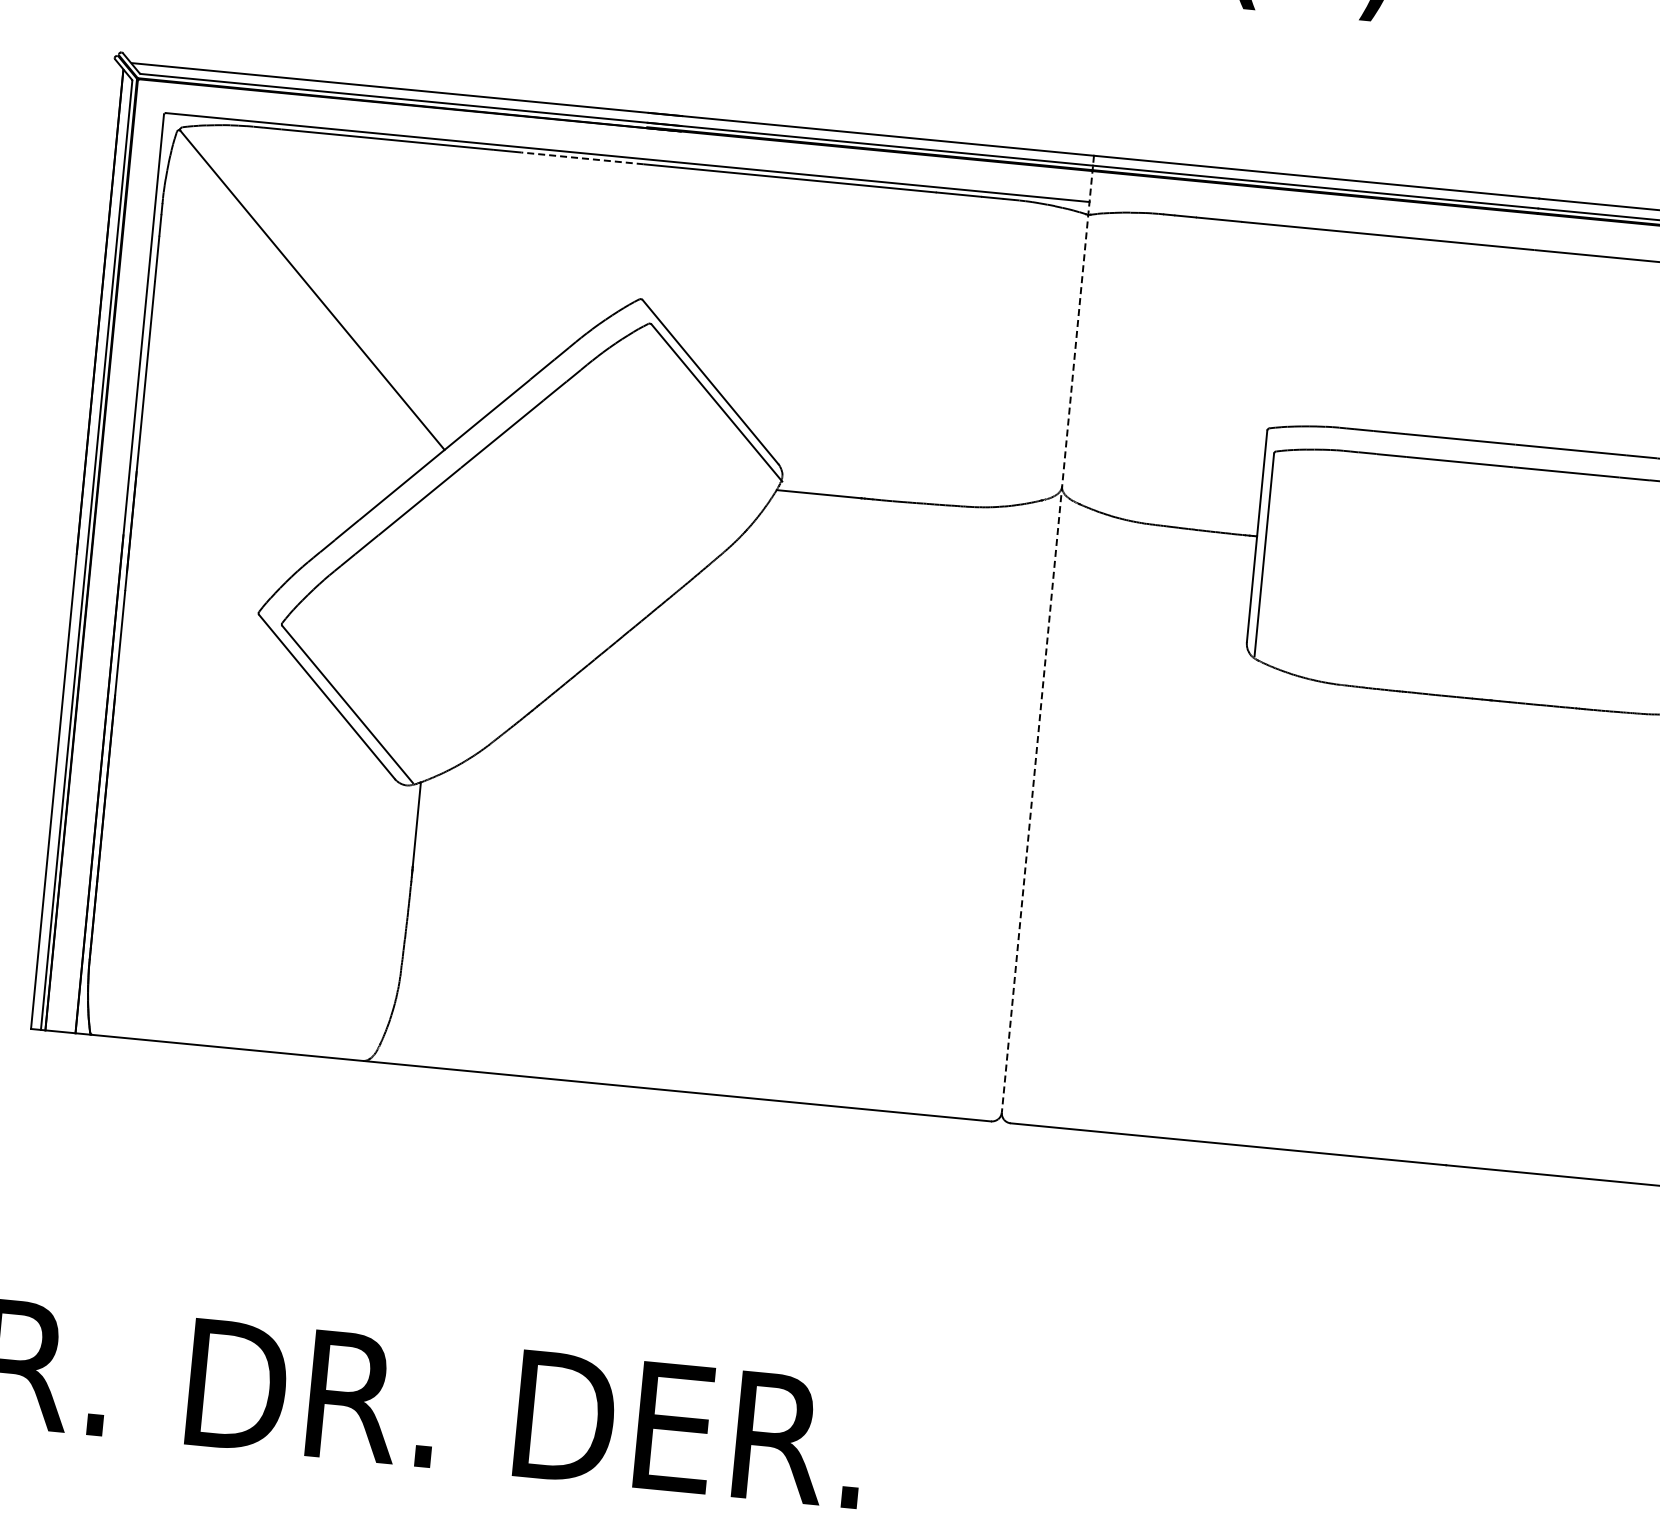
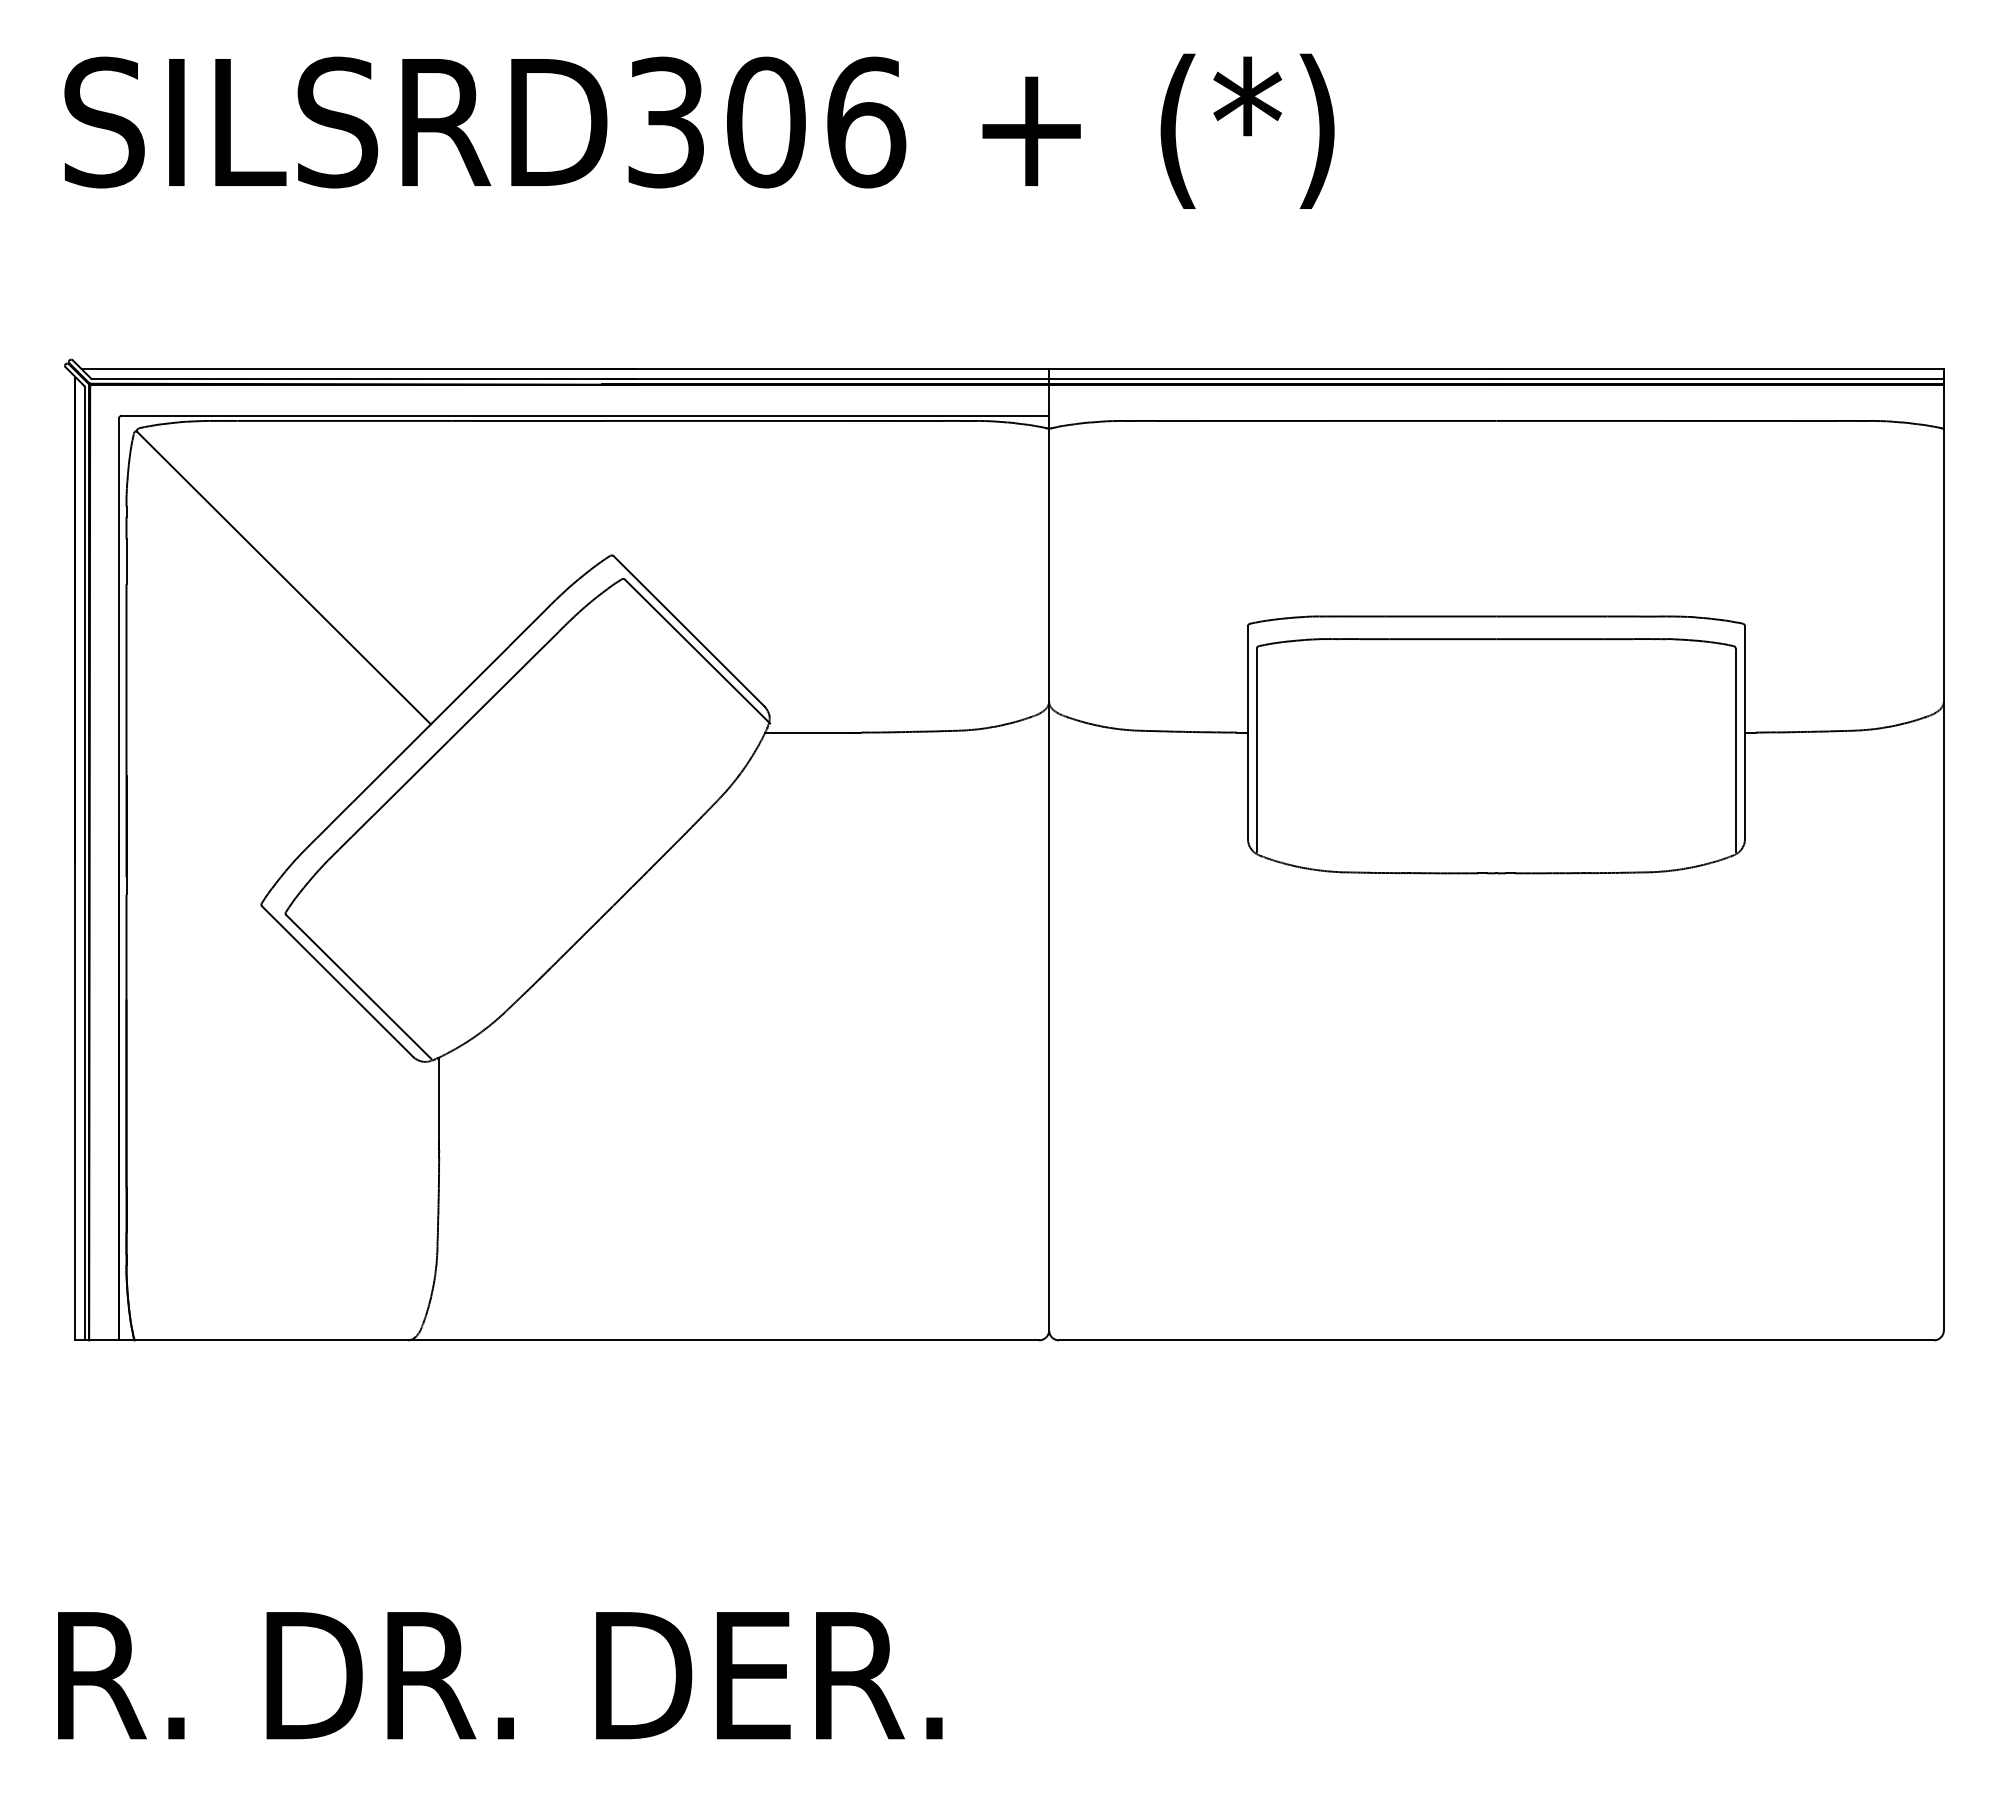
line: (581, 157) -> (539, 420), dashed -> solid
line: (1048, 633) -> (1049, 849), dashed -> solid

